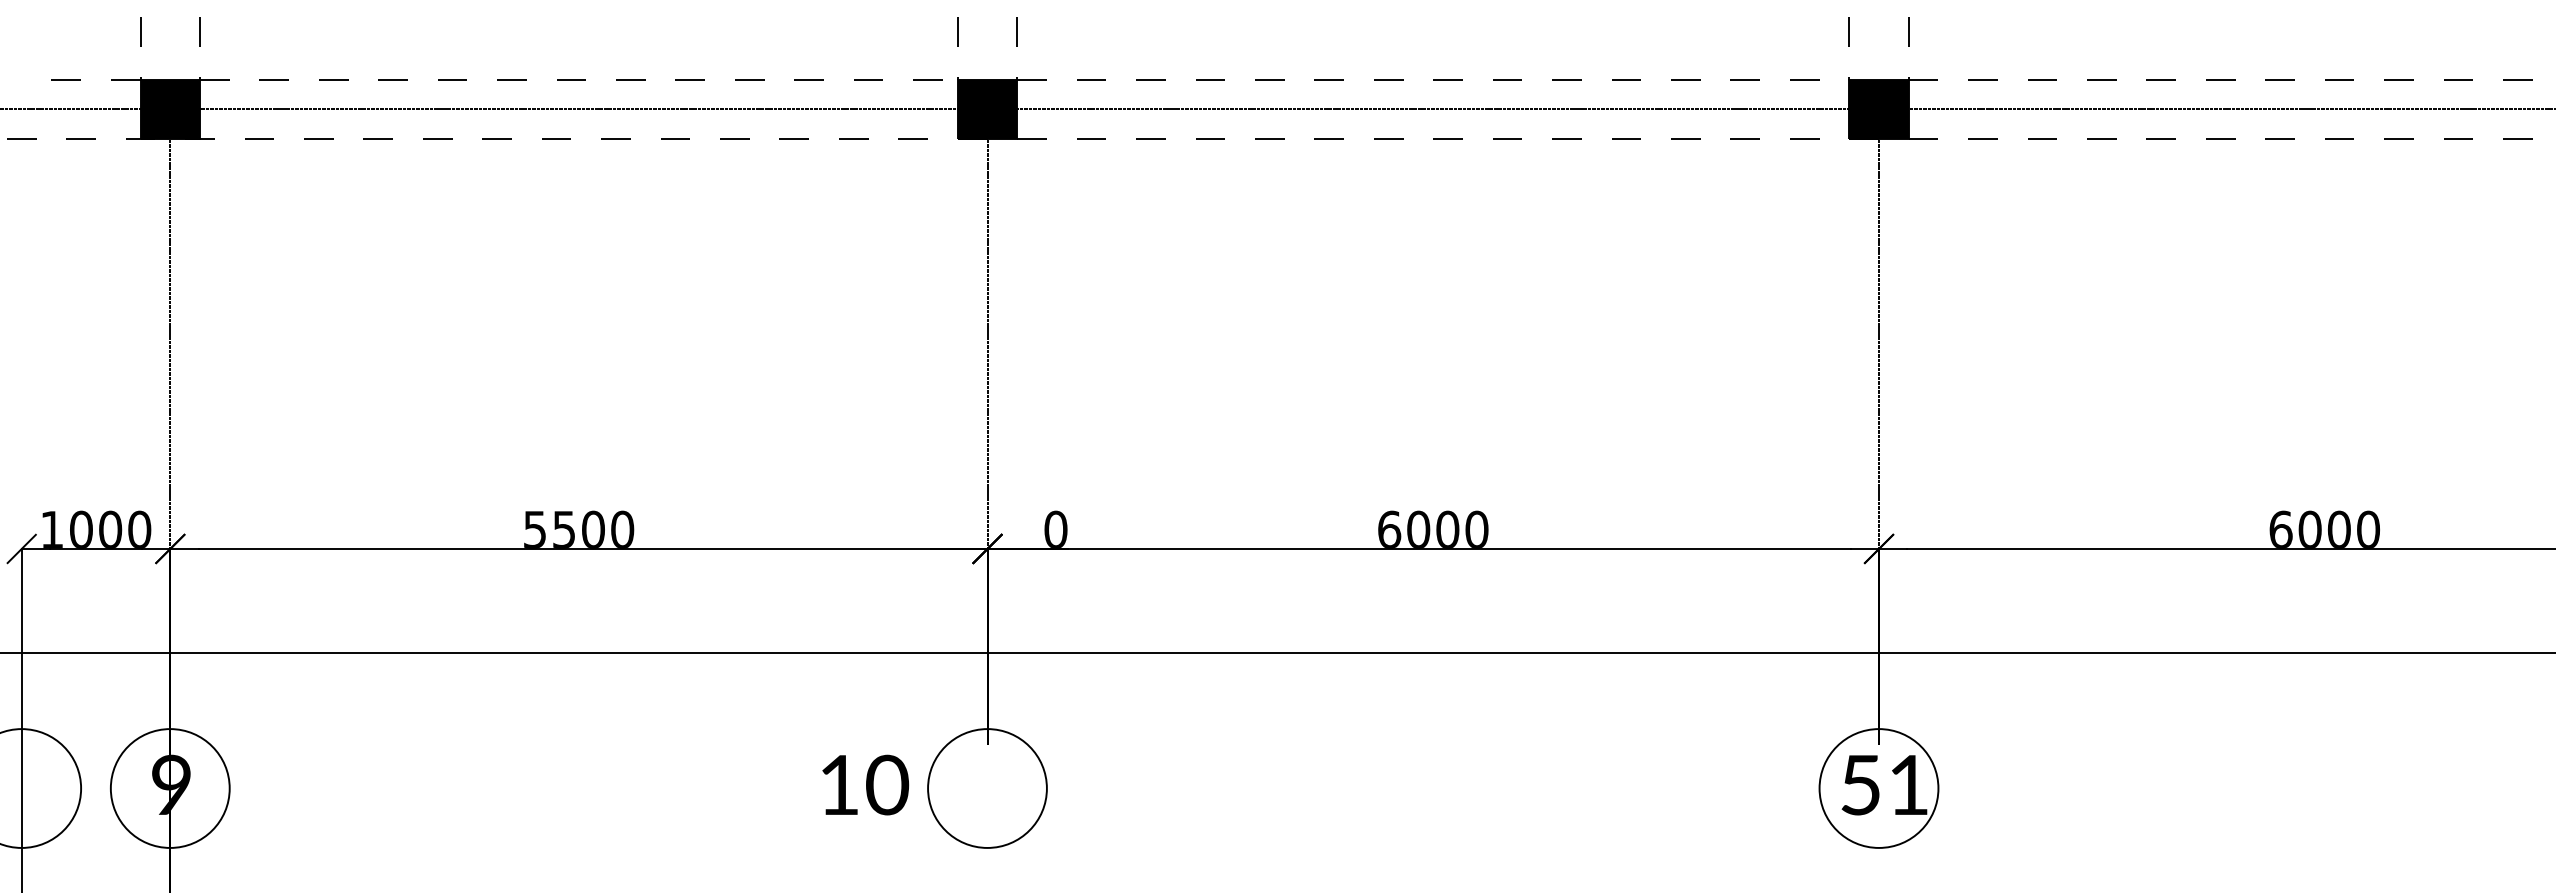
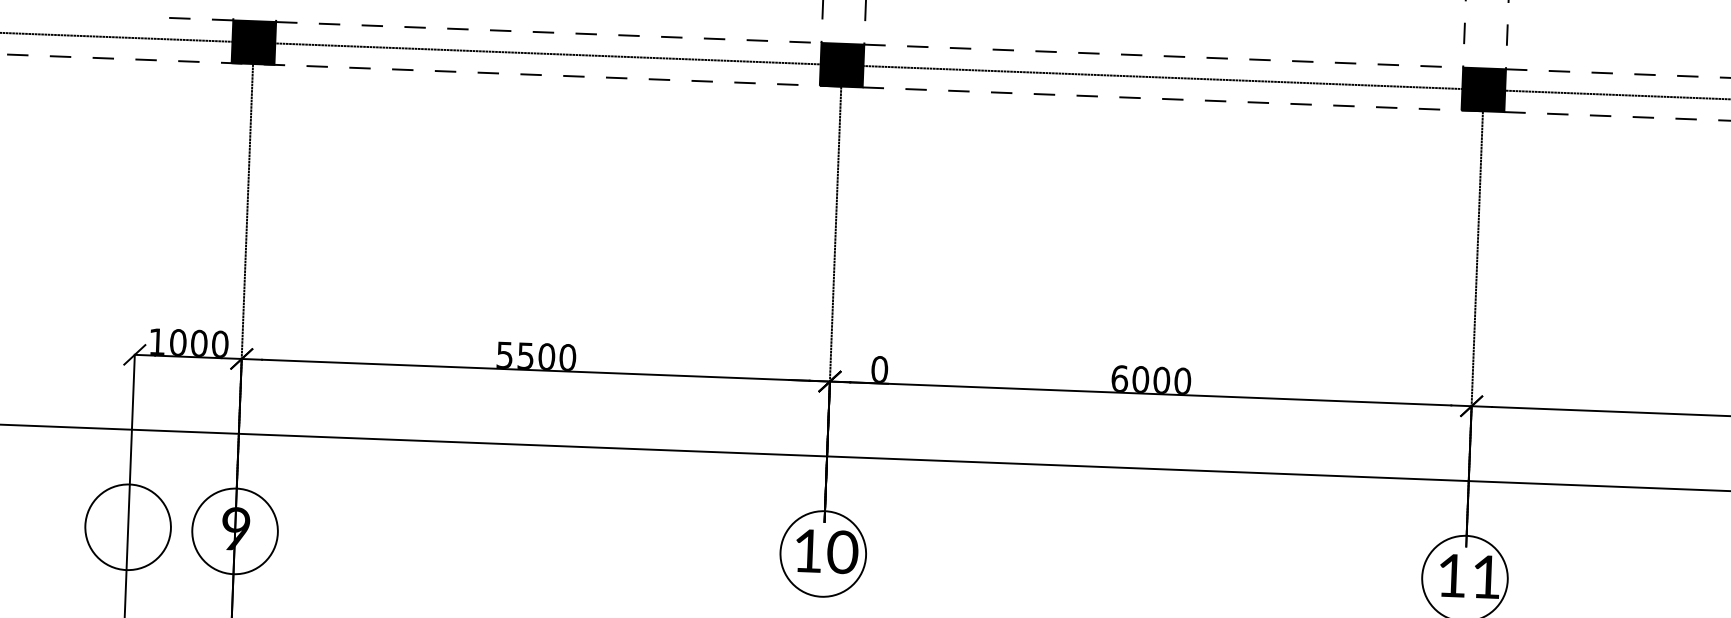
text: (865, 784) -> (827, 551), moved
text: (1860, 785) -> (1451, 575), 51 -> 11

